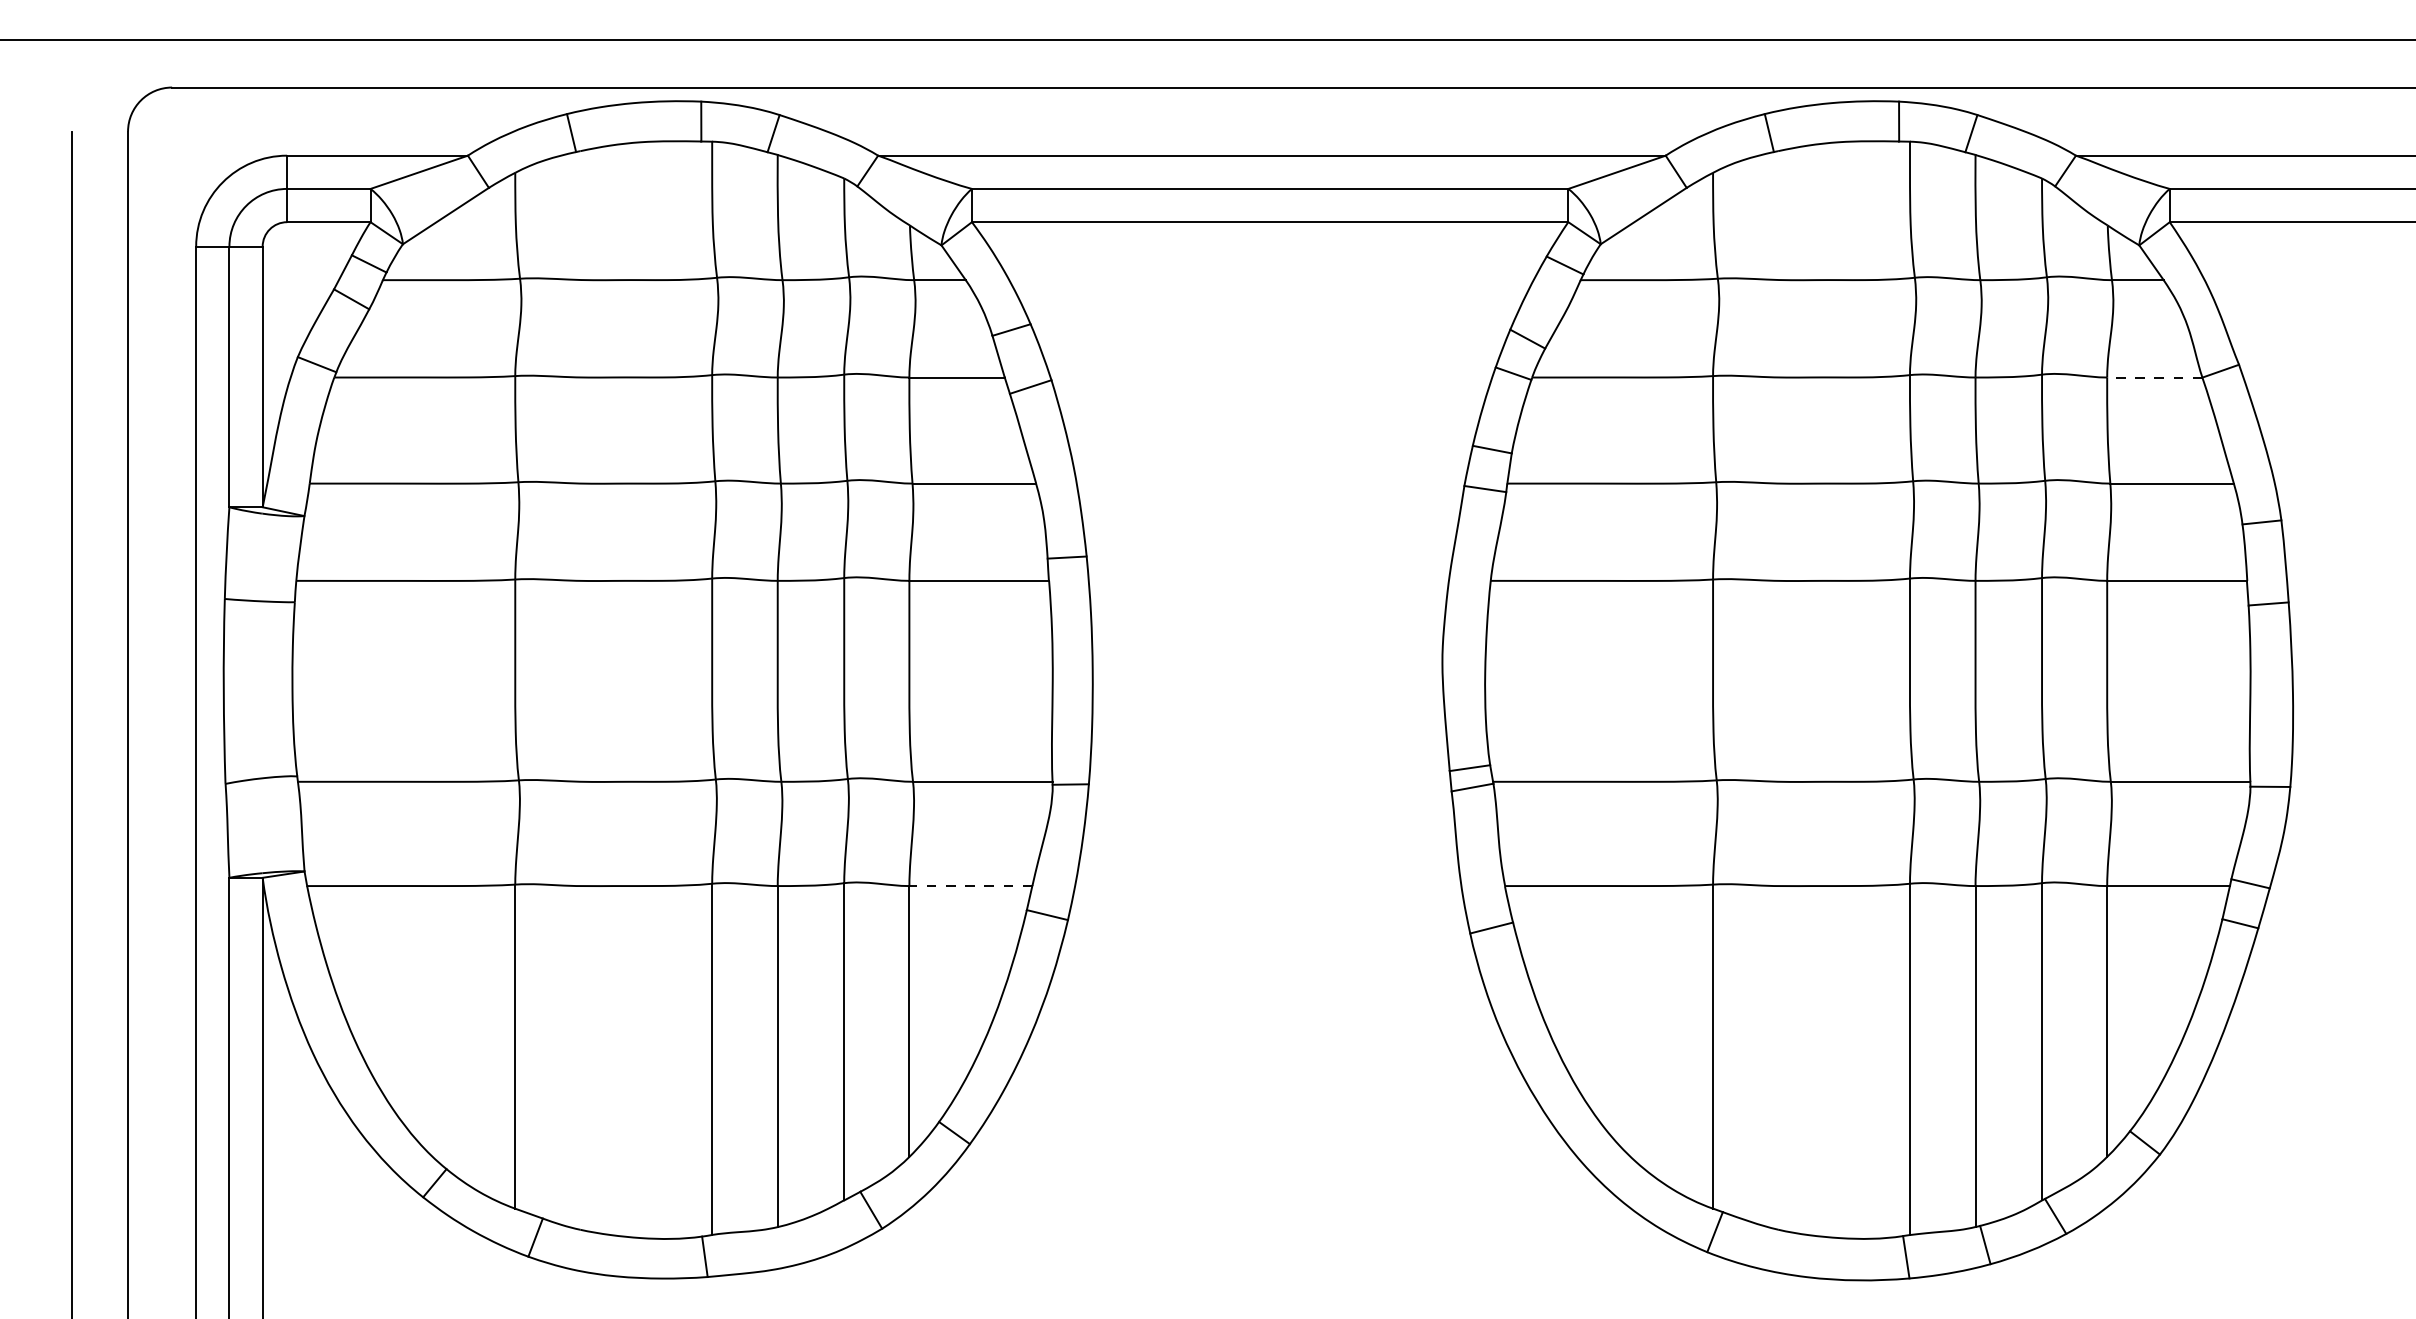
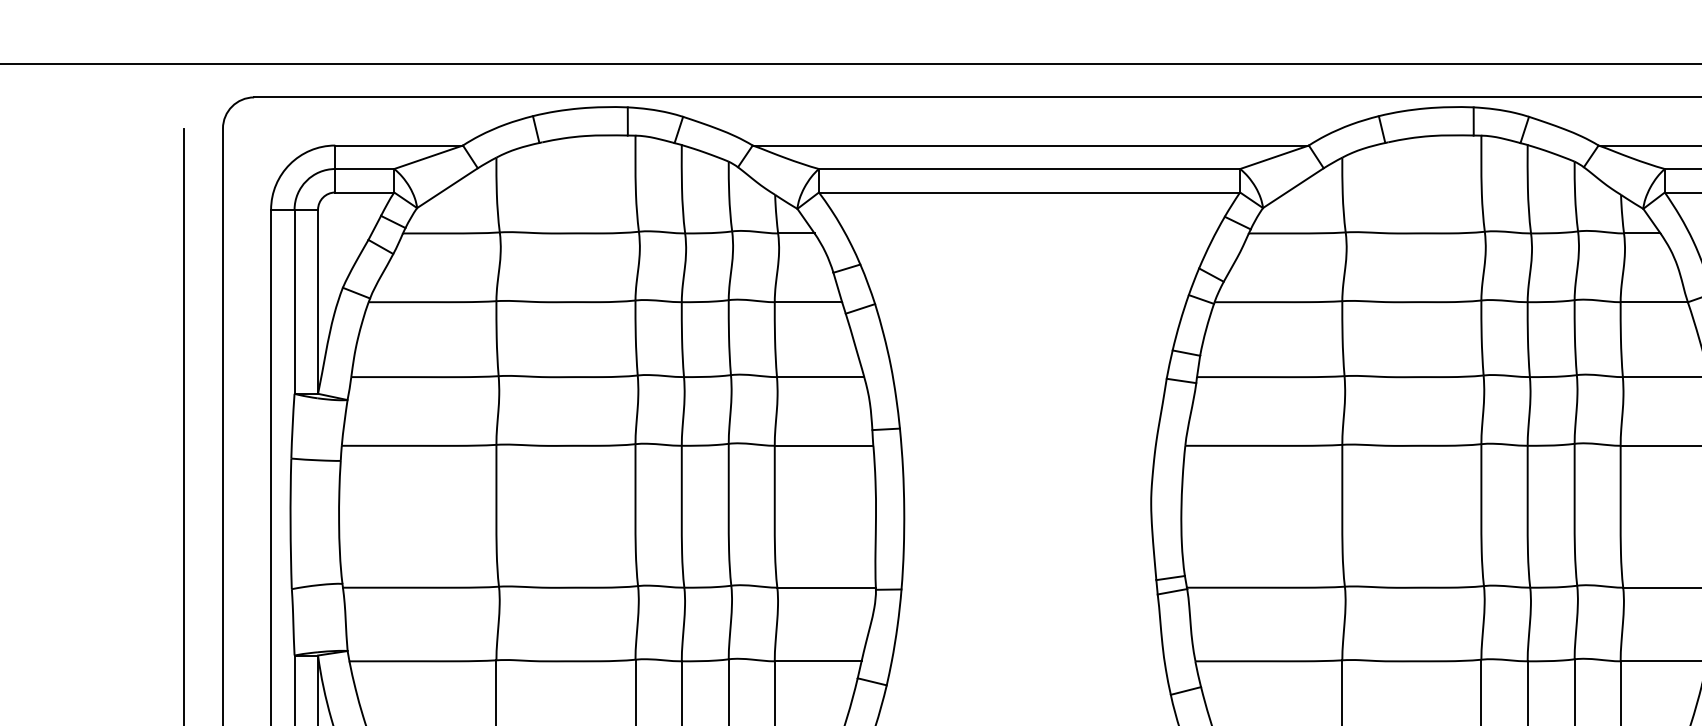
line: (2154, 377) -> (1654, 302), dashed -> solid
line: (970, 886) -> (817, 661), dashed -> solid

